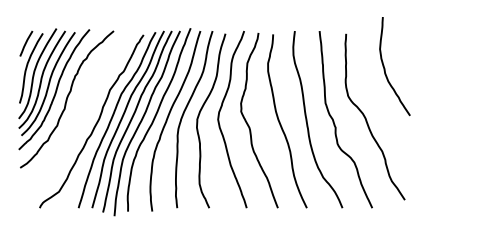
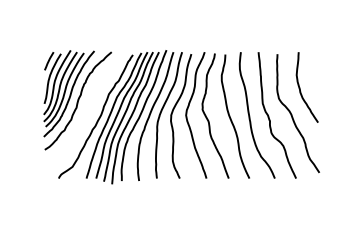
curve: (385, 66) -> (300, 87), moved

